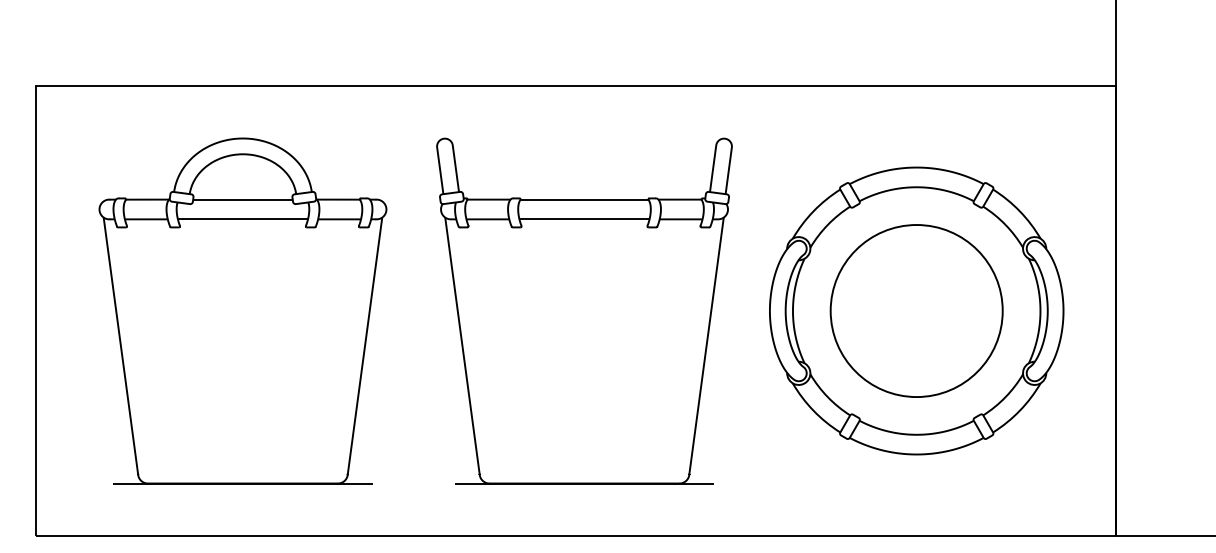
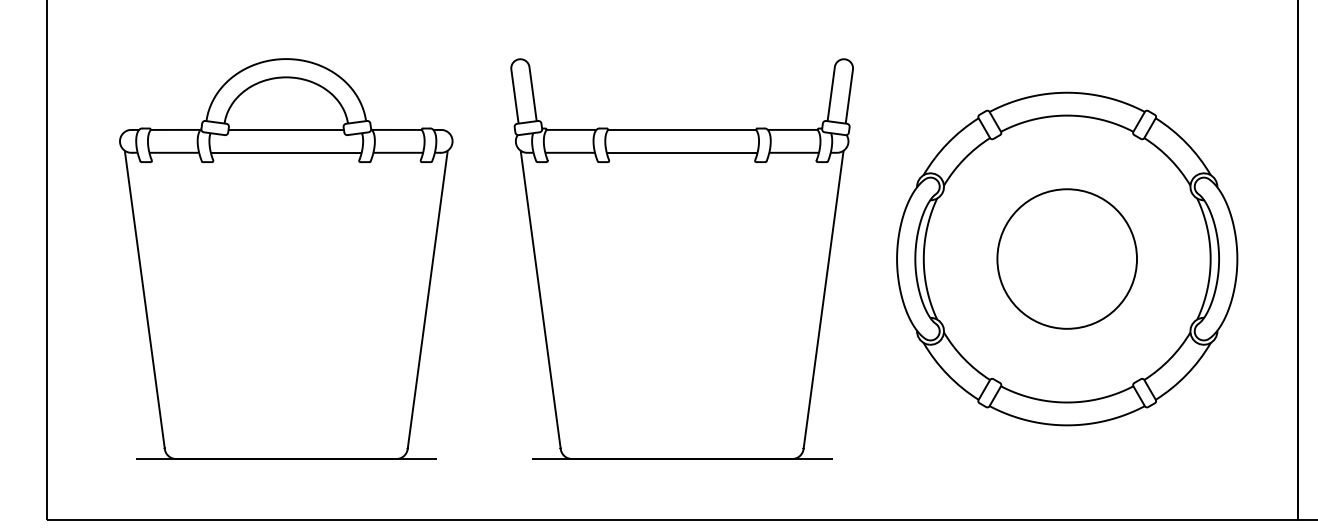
circle: (916, 311) -> (1066, 259), size x0.7

